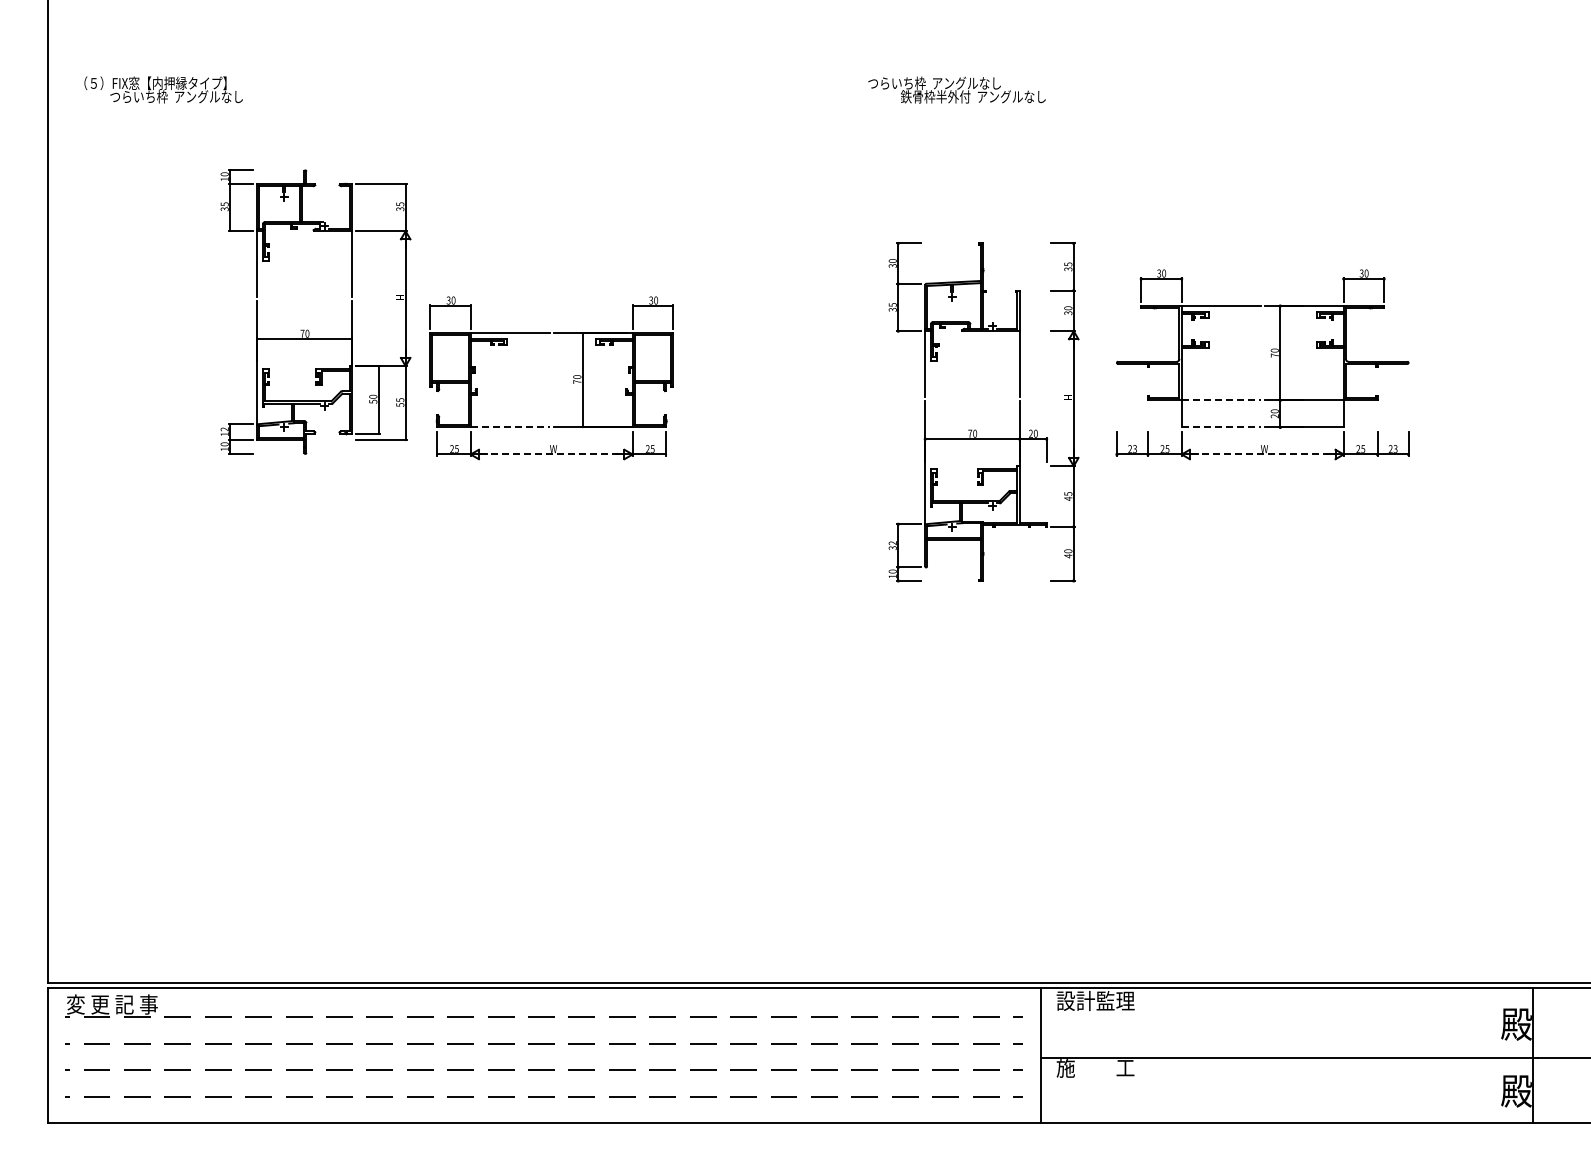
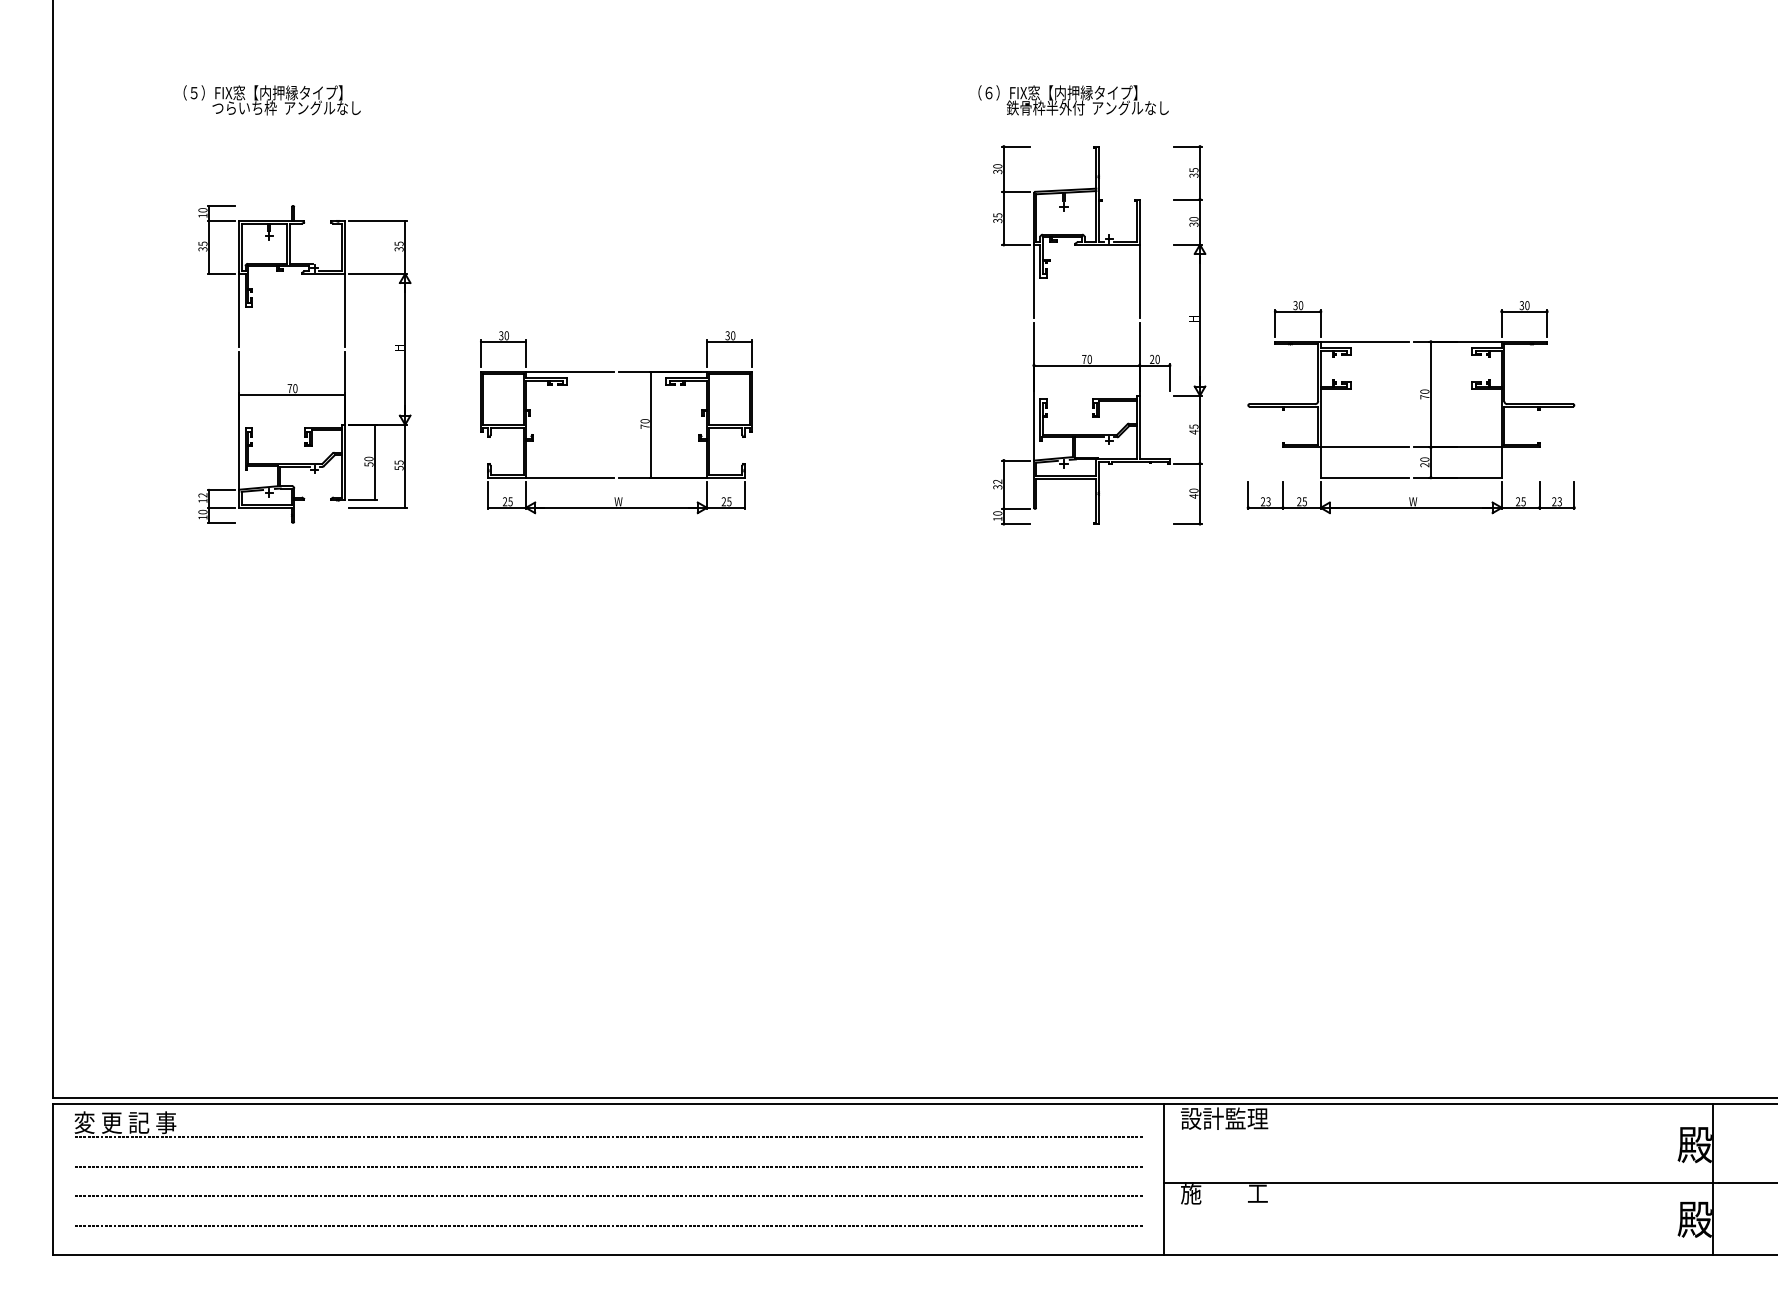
text: (942, 83) -> (1053, 93), つらいち枠  アングルなし -> （６）FIX窓【内押縁タイプ】
text: (163, 89) -> (271, 99), moved
part: (307, 329) -> (295, 383), moved
line: (1221, 400) -> (1365, 447), dashed -> solid
line: (510, 427) -> (570, 477), dashed -> solid
line: (1221, 427) -> (1365, 477), dashed -> solid
part: (975, 429) -> (1090, 354), moved
line: (551, 454) -> (616, 507), dashed -> solid
line: (1262, 454) -> (1411, 507), dashed -> solid

